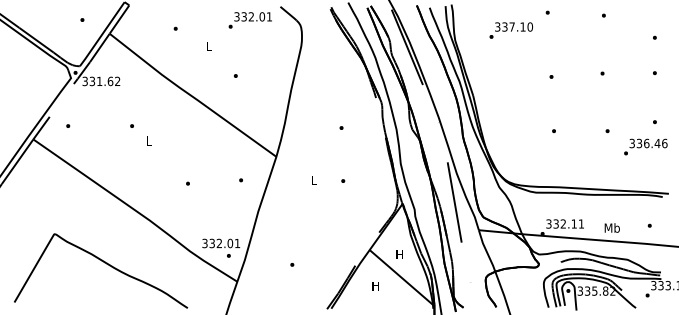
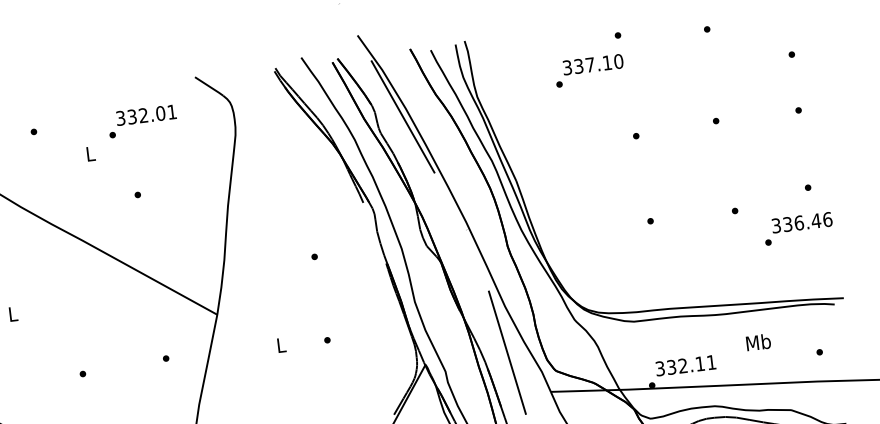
text: (249, 20) -> (141, 121), moved
text: (510, 30) -> (588, 70), moved
text: (611, 227) -> (757, 341), moved

